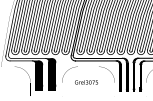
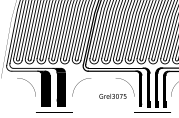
text: (86, 82) -> (112, 96), moved

